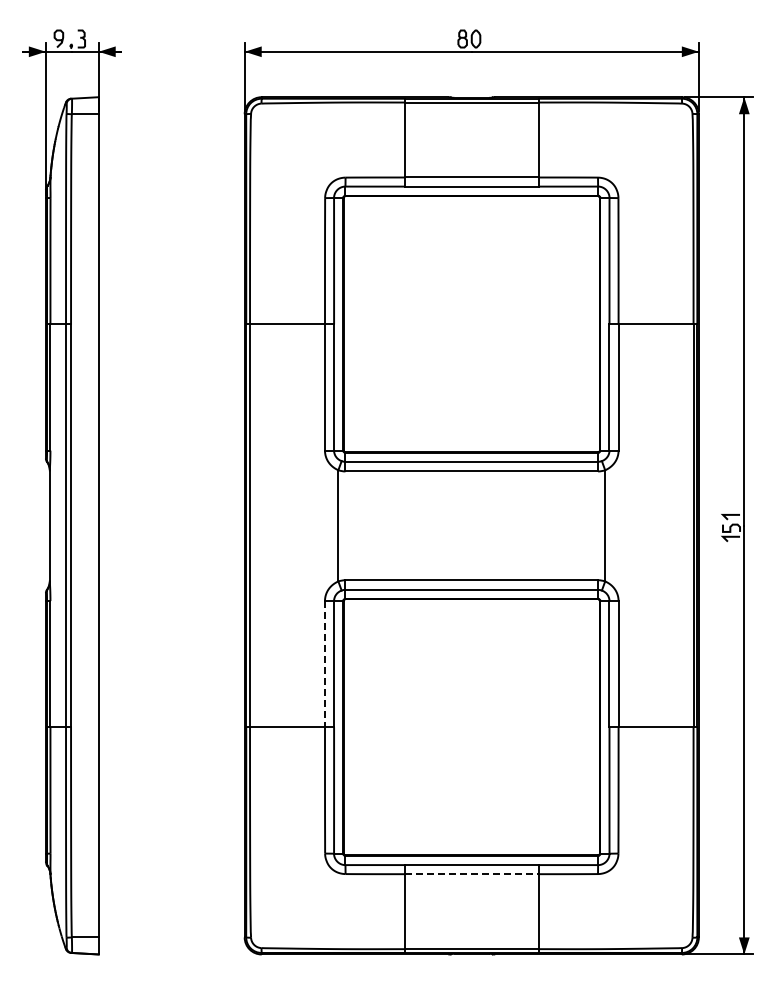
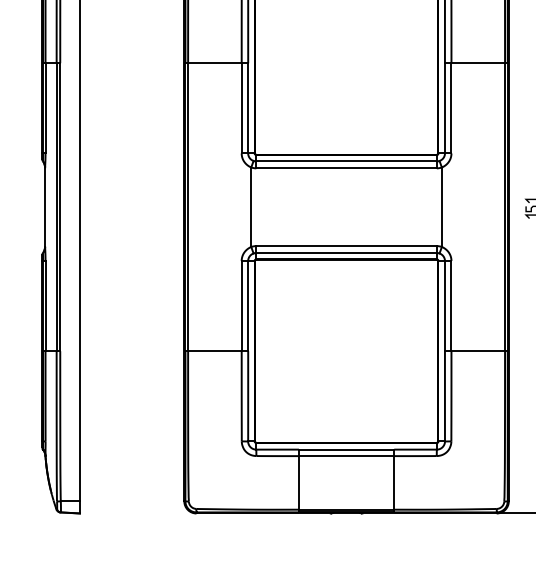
line: (325, 664) -> (242, 306), dashed -> solid
line: (471, 874) -> (346, 456), dashed -> solid

